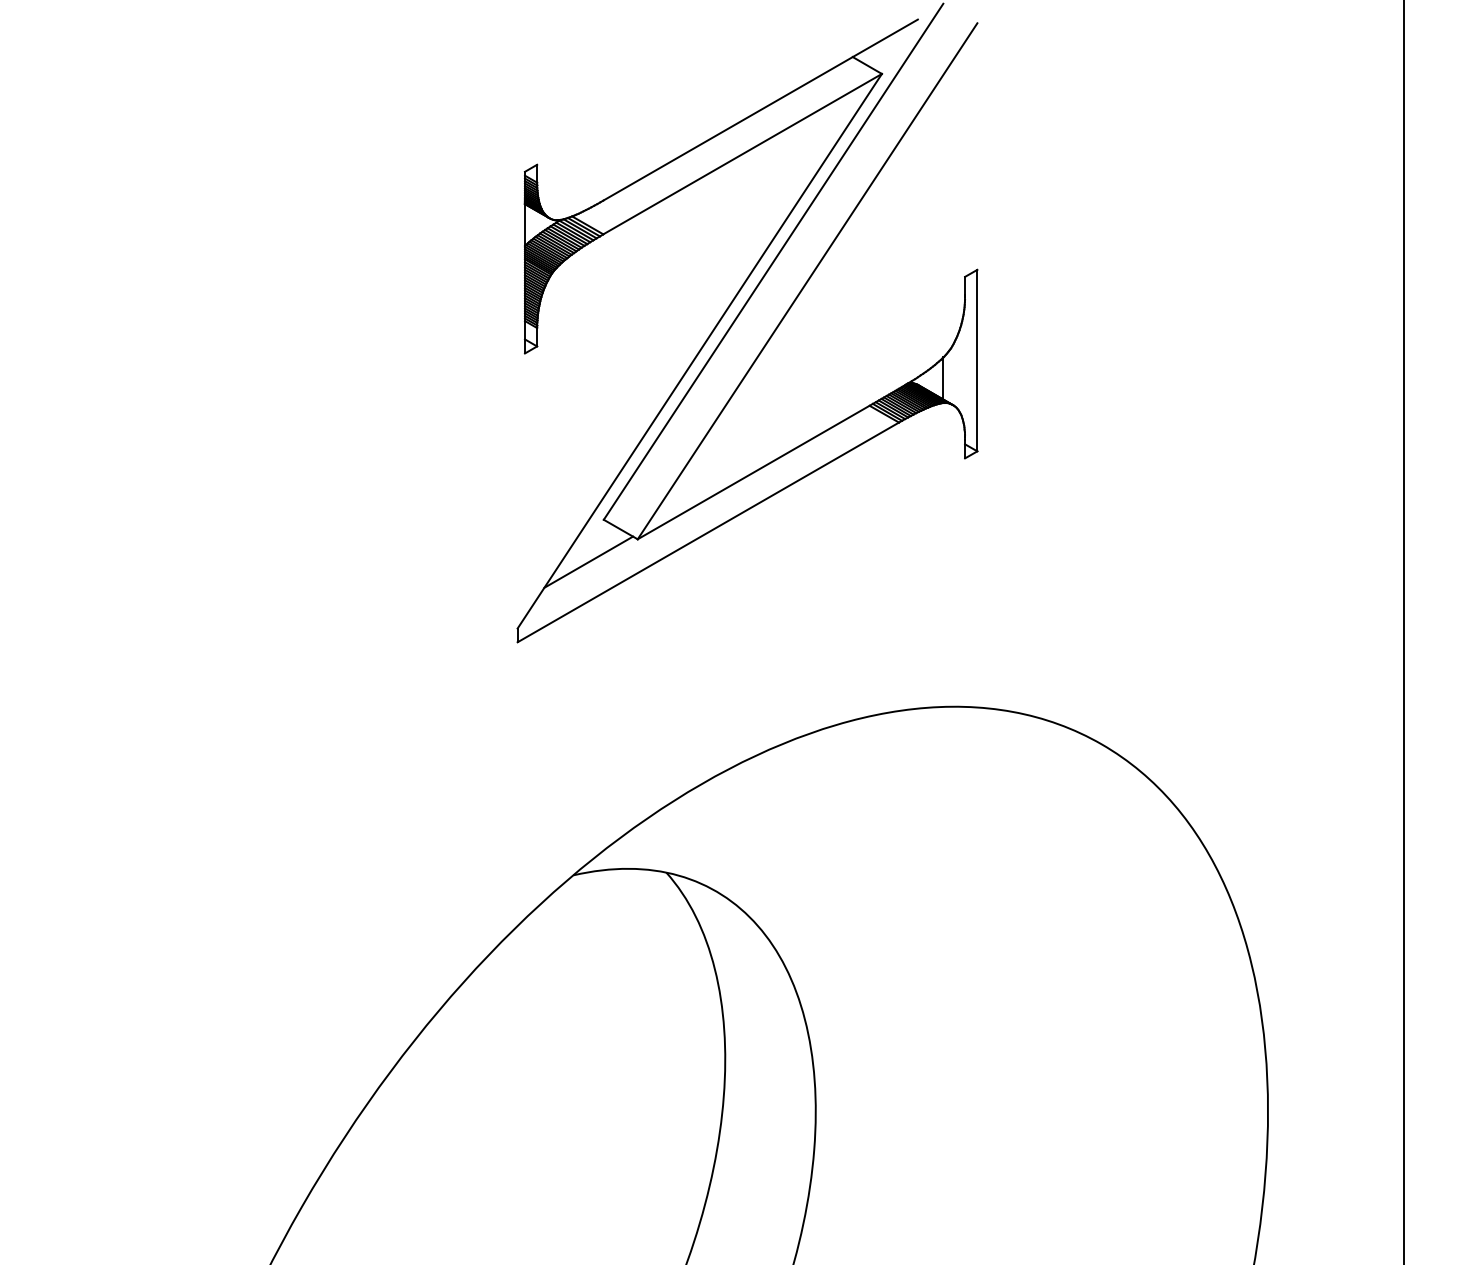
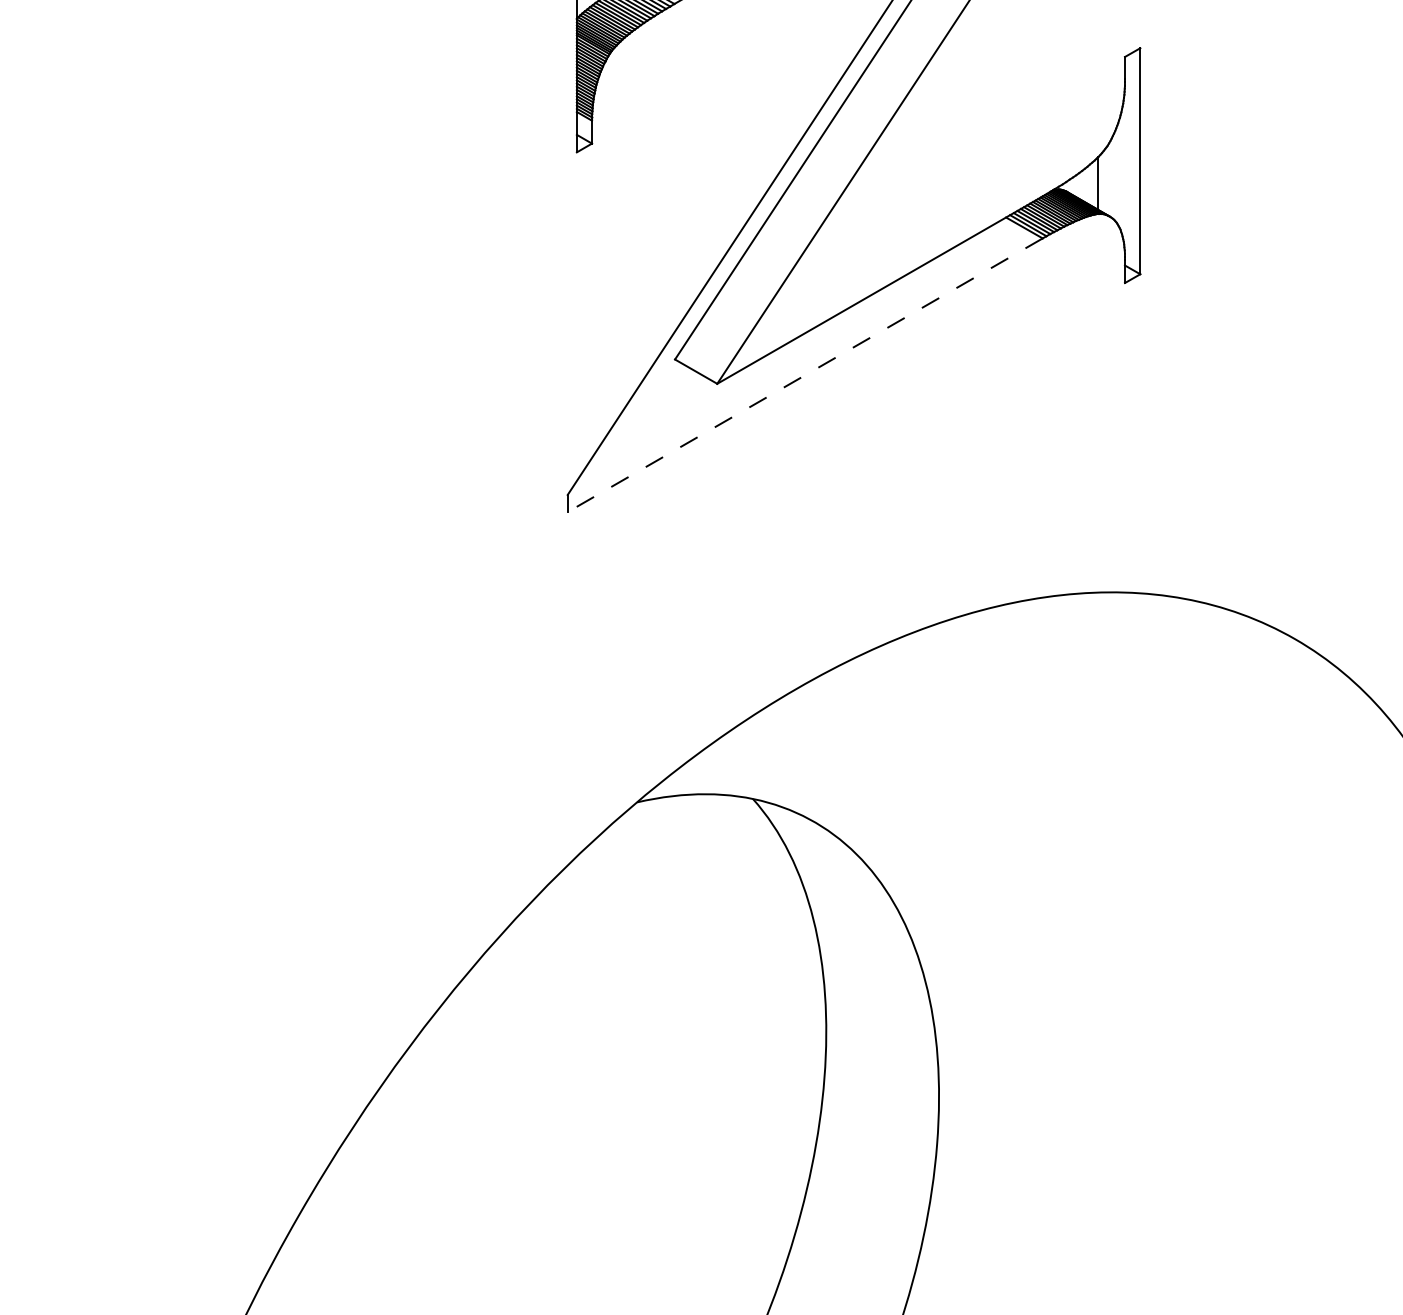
line: (707, 532) -> (804, 375), solid -> dashed
line: (588, 561) -> (655, 411), removed

